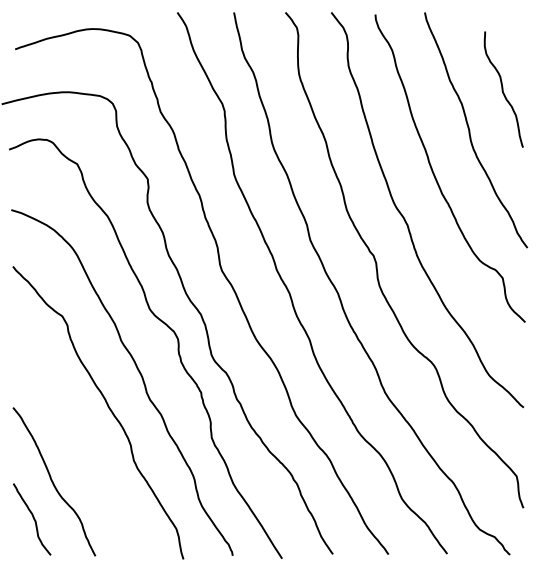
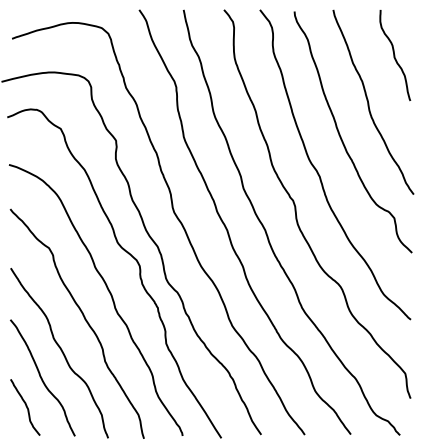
curve: (503, 89) -> (395, 55), moved
curve: (77, 447) -> (60, 351), added

